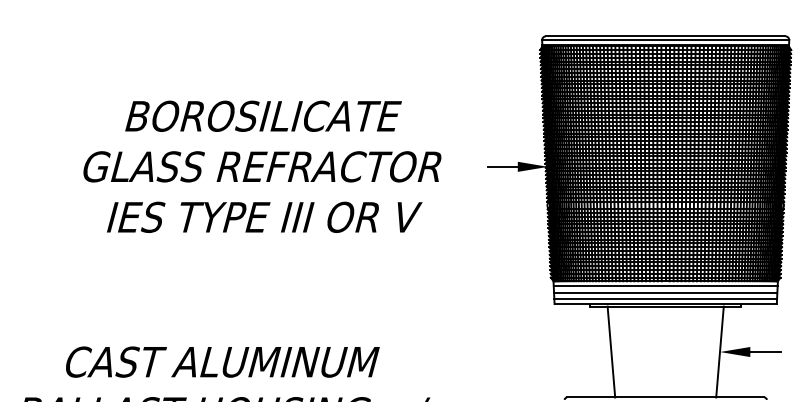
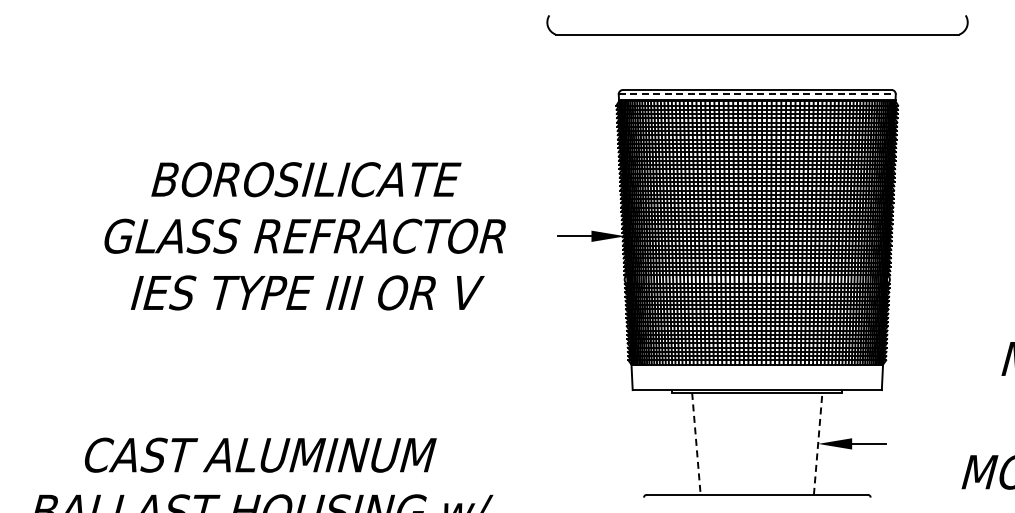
line: (665, 40) -> (757, 94), solid -> dashed
line: (665, 286) -> (756, 370), removed
line: (665, 292) -> (757, 377), removed
line: (665, 299) -> (757, 384), removed
line: (720, 351) -> (818, 443), solid -> dashed
line: (611, 352) -> (696, 444), solid -> dashed

